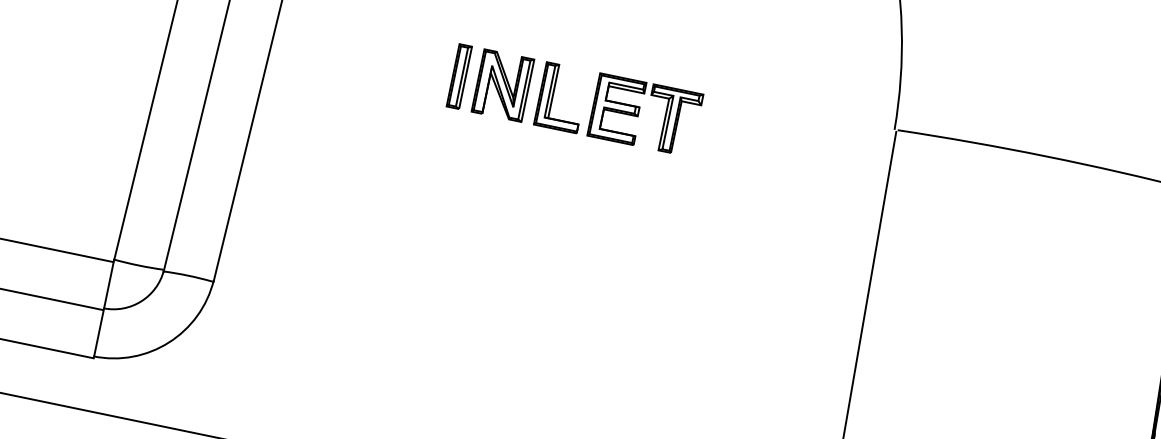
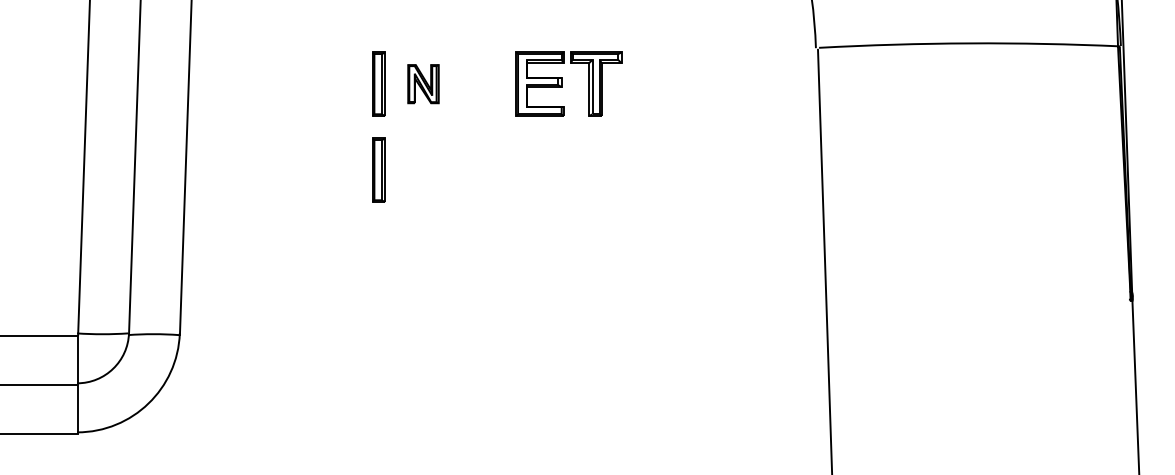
part: (503, 84) -> (423, 83), size x0.6
part: (553, 95) -> (474, 83), removed
part: (441, 159) -> (378, 169), added

